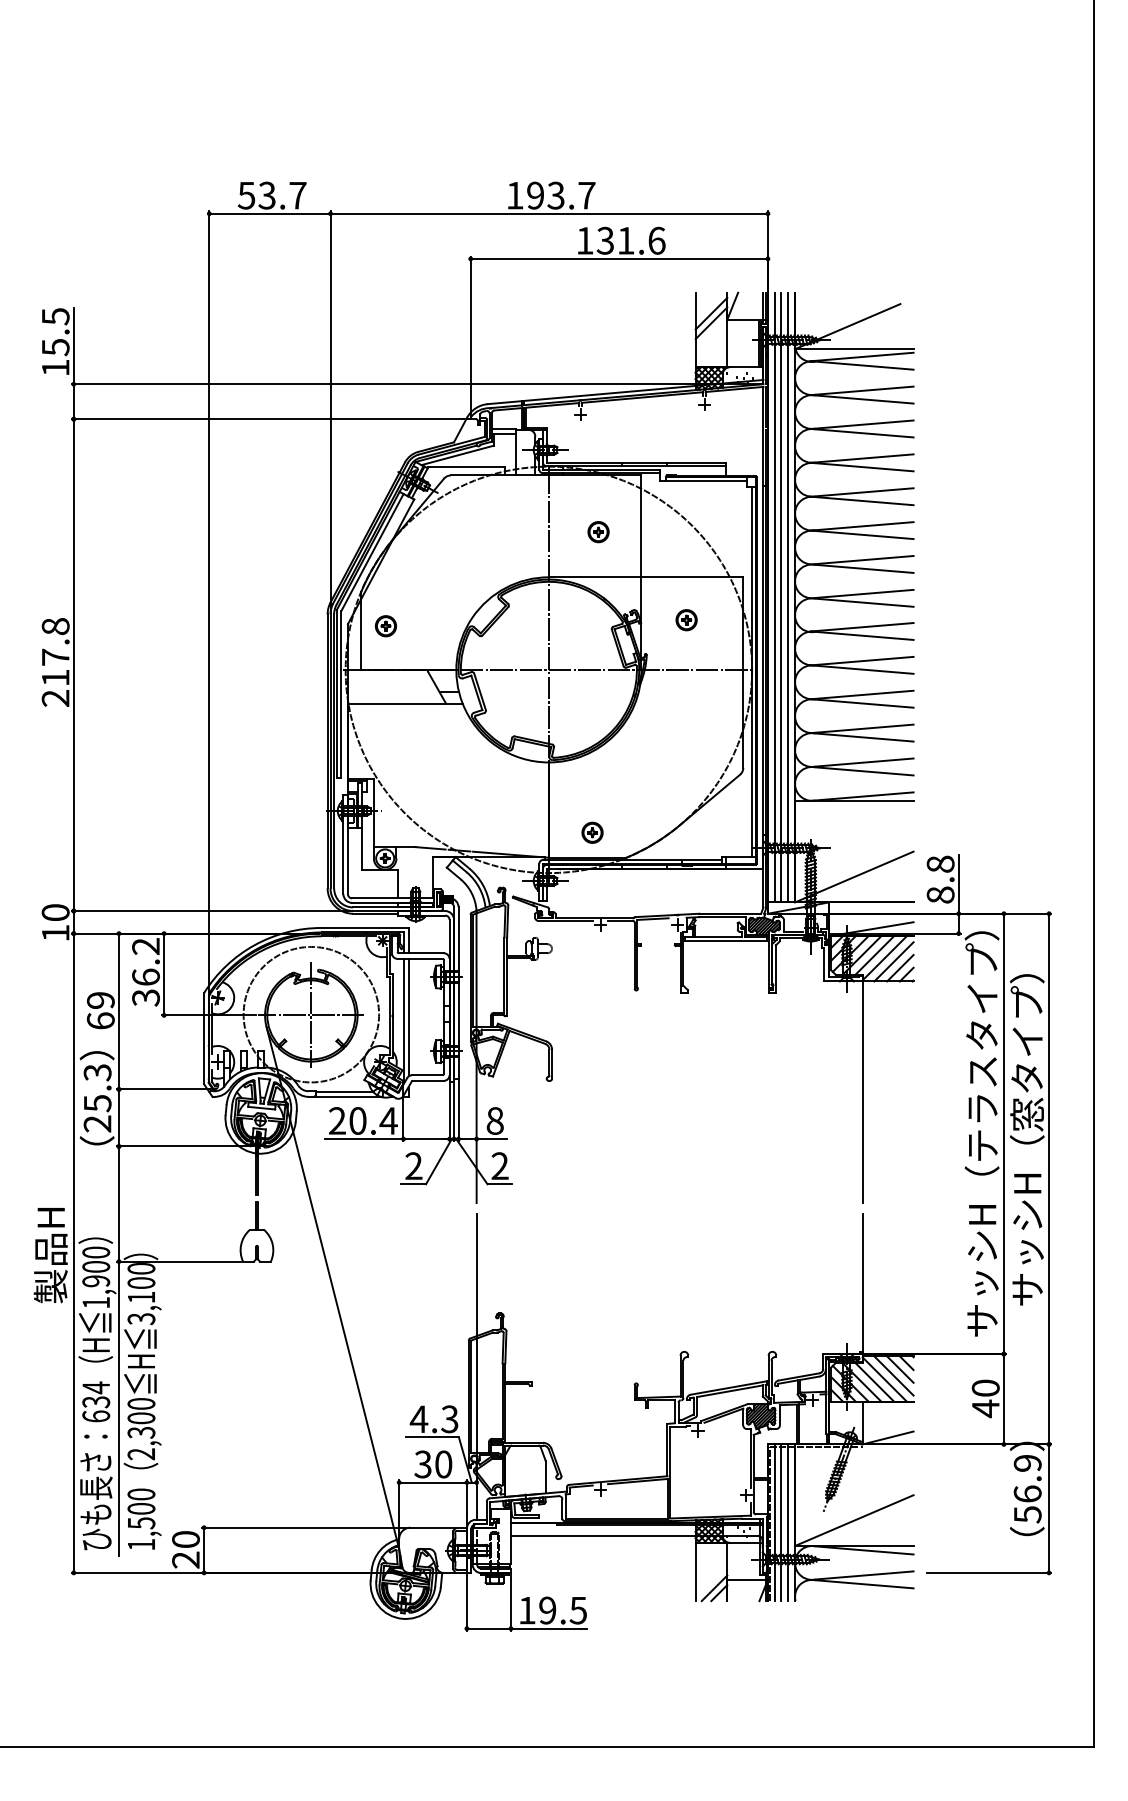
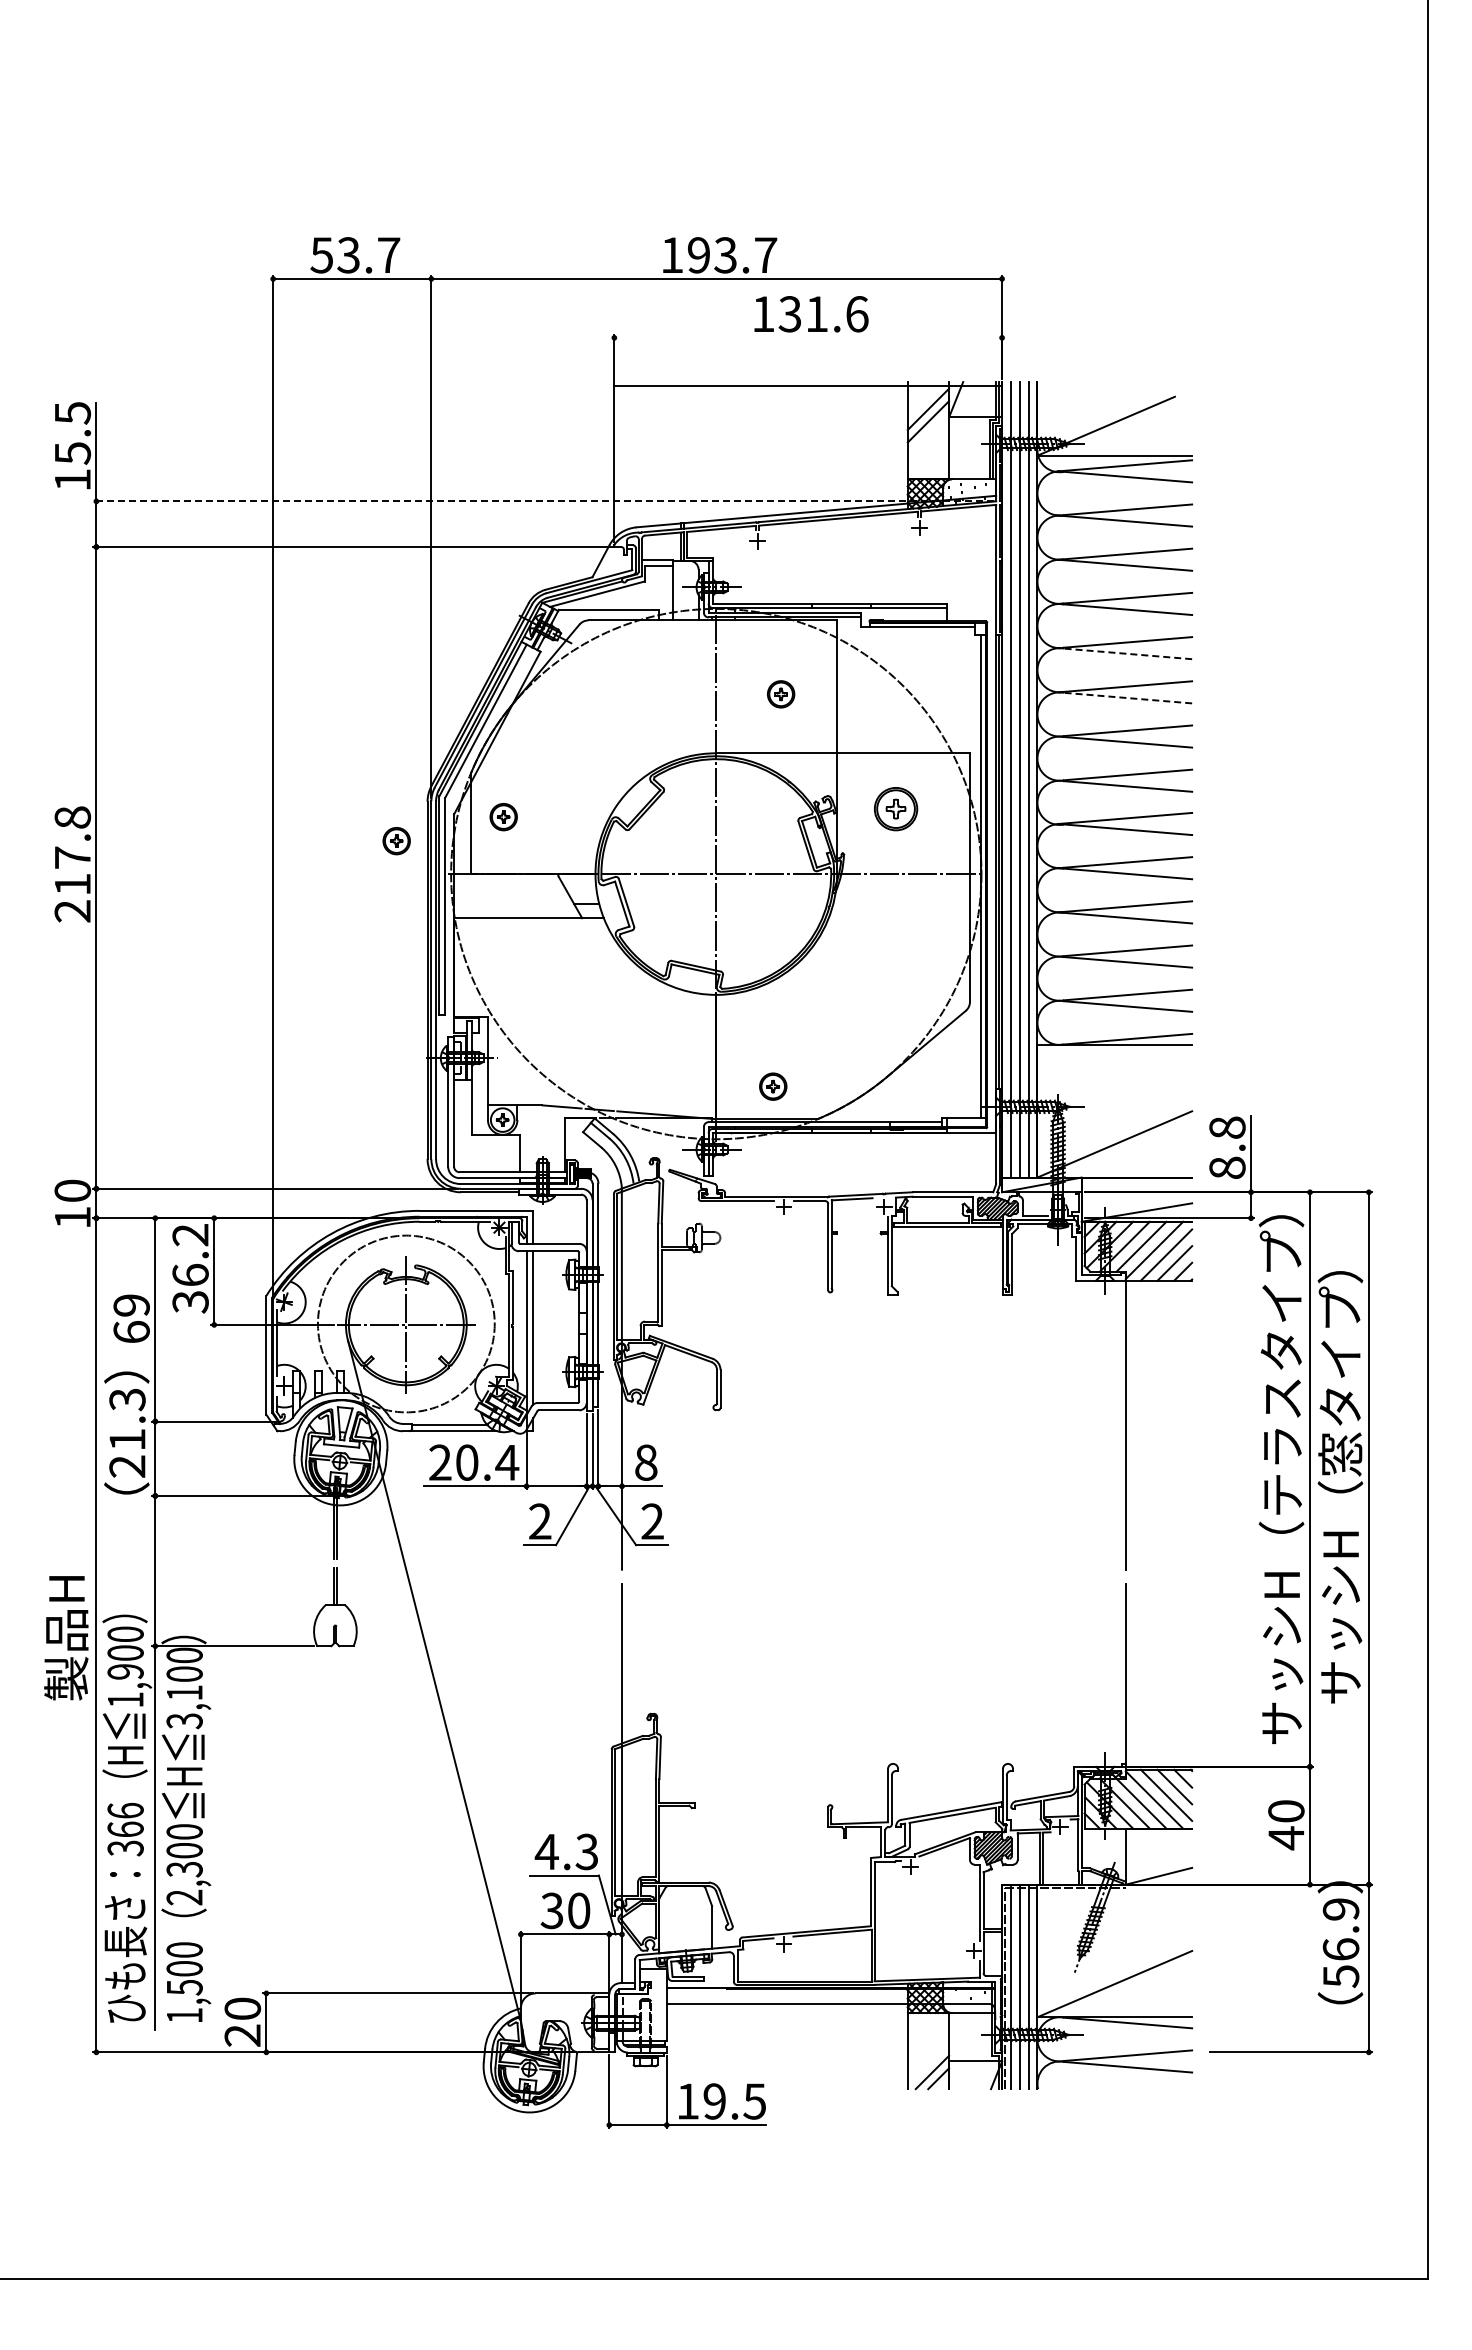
line: (619, 258) -> (808, 385), moved
line: (416, 384) -> (543, 501), solid -> dashed
line: (860, 500) -> (1123, 653), solid -> dashed
line: (861, 534) -> (1124, 697), solid -> dashed
part: (686, 620) -> (895, 809), size x1.6
part: (303, 644) -> (396, 841), added
text: (97, 1103) -> (127, 1440), 25.3 -> 21.3
text: (96, 1402) -> (125, 1829), 634 -> 366

